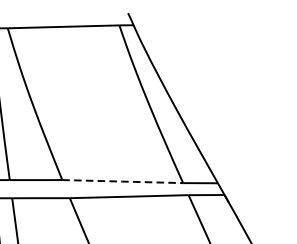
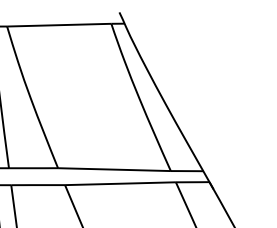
line: (122, 181) -> (114, 169), dashed -> solid

